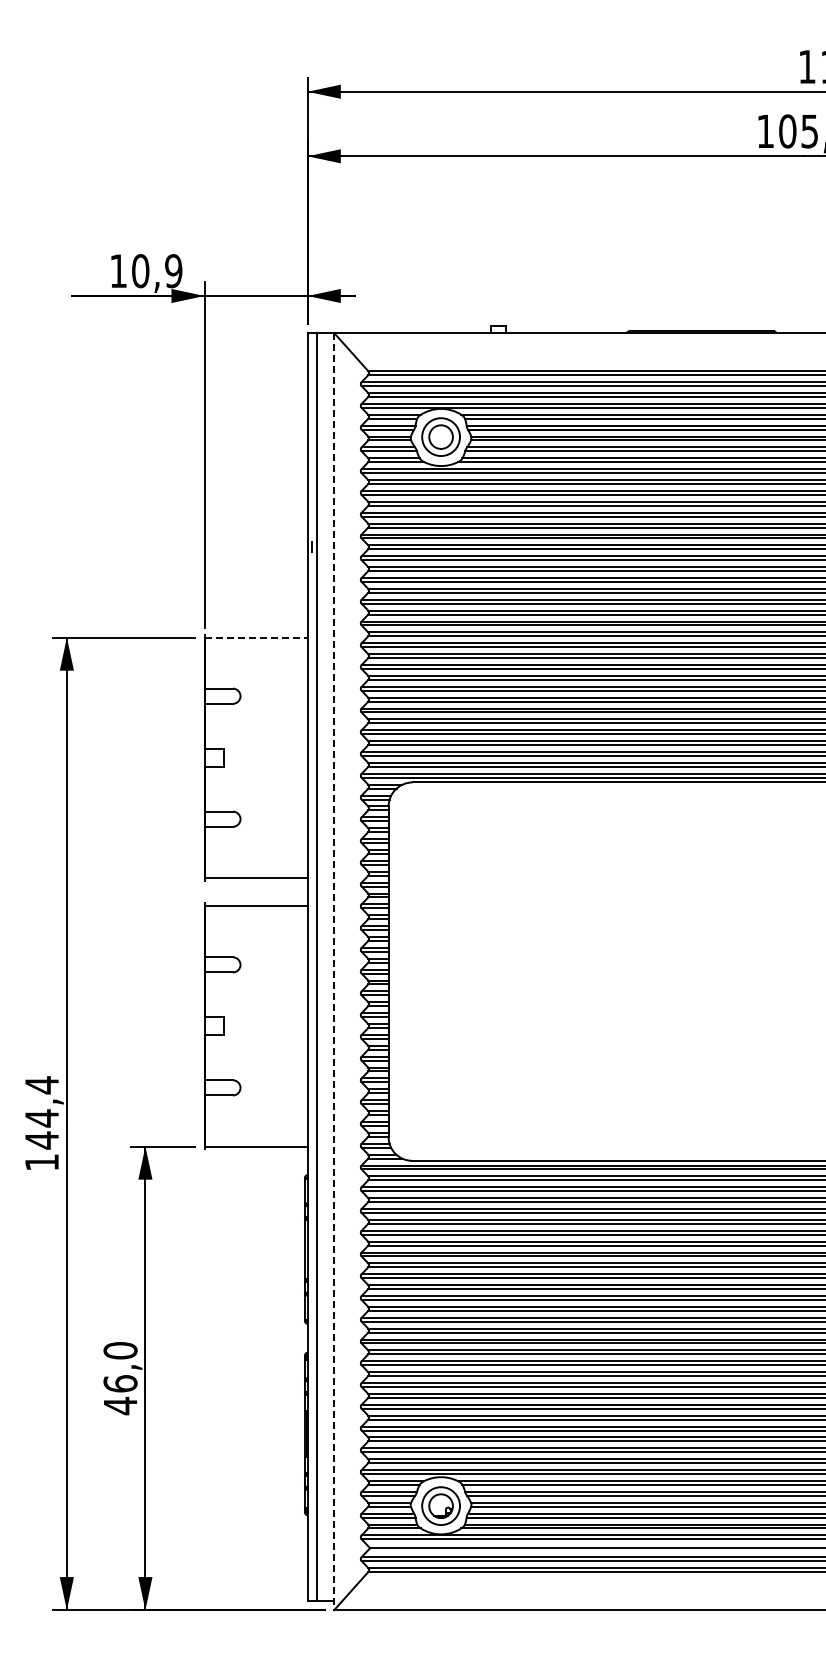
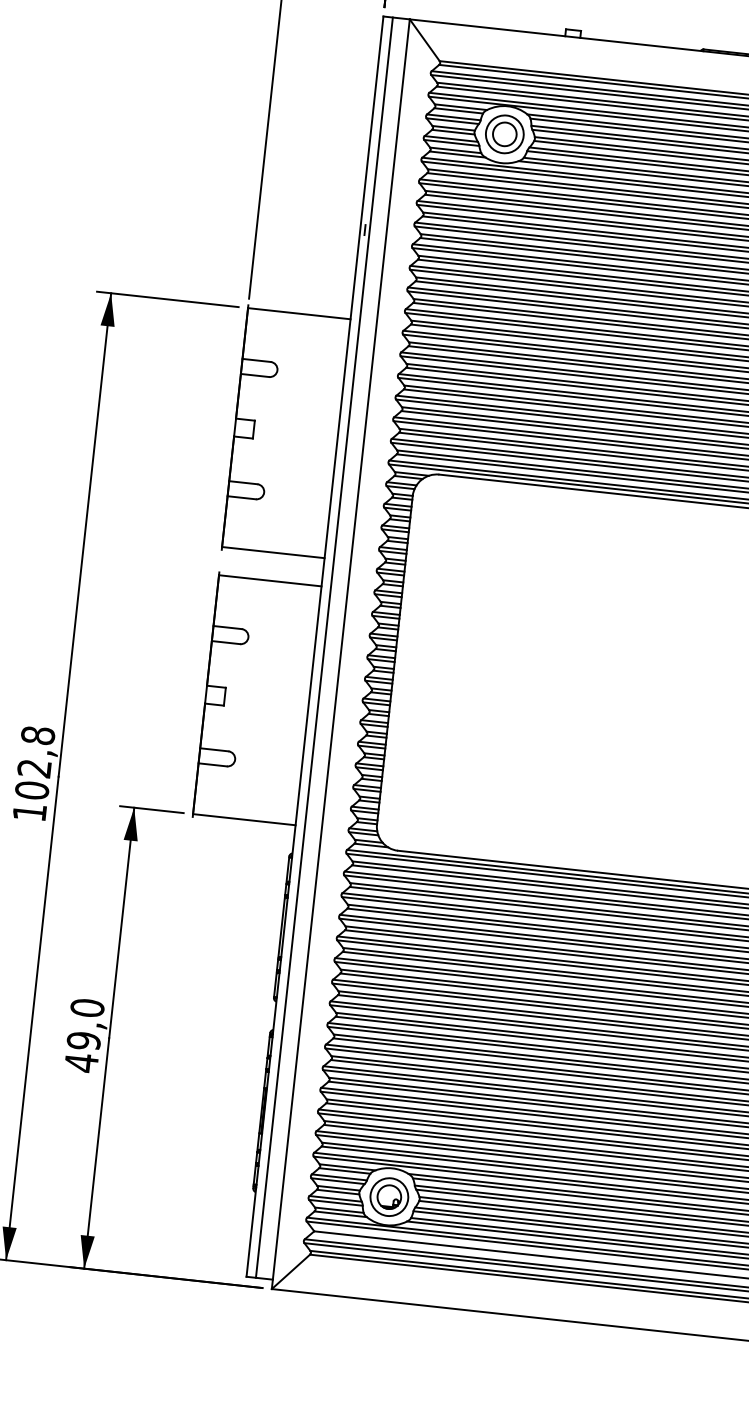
line: (256, 637) -> (299, 313), dashed -> solid
line: (334, 971) -> (341, 654), dashed -> solid
text: (42, 1112) -> (35, 762), 144,4 -> 102,8
text: (120, 1383) -> (83, 1040), 46,0 -> 49,0

